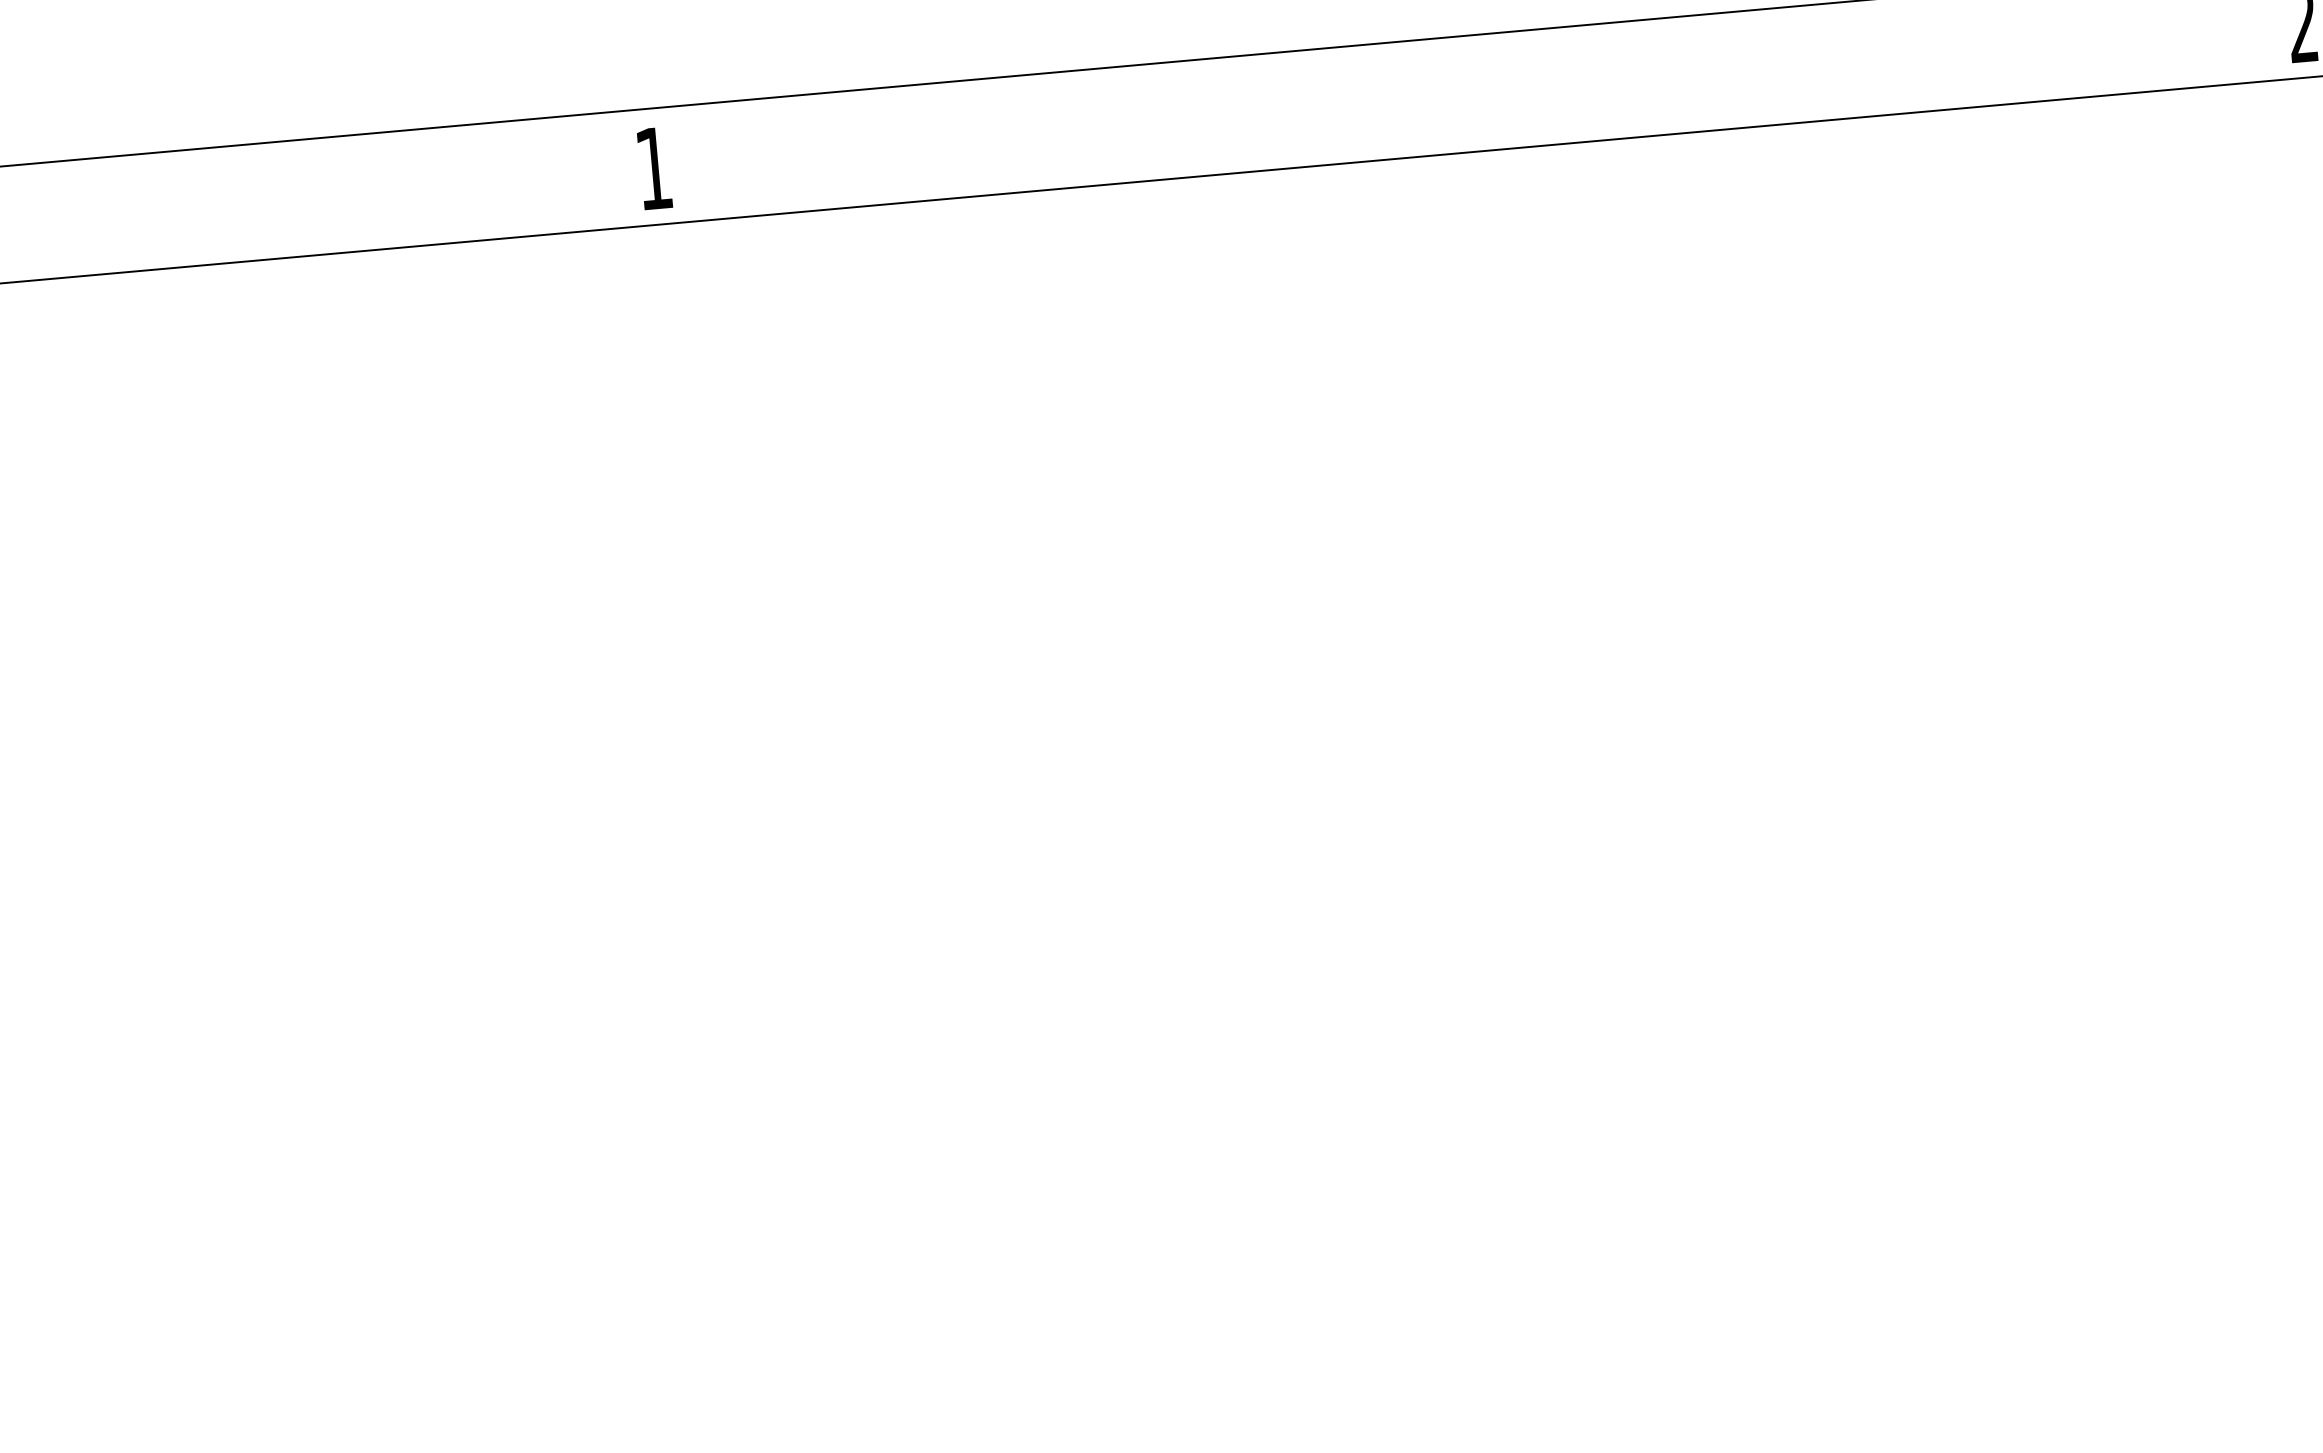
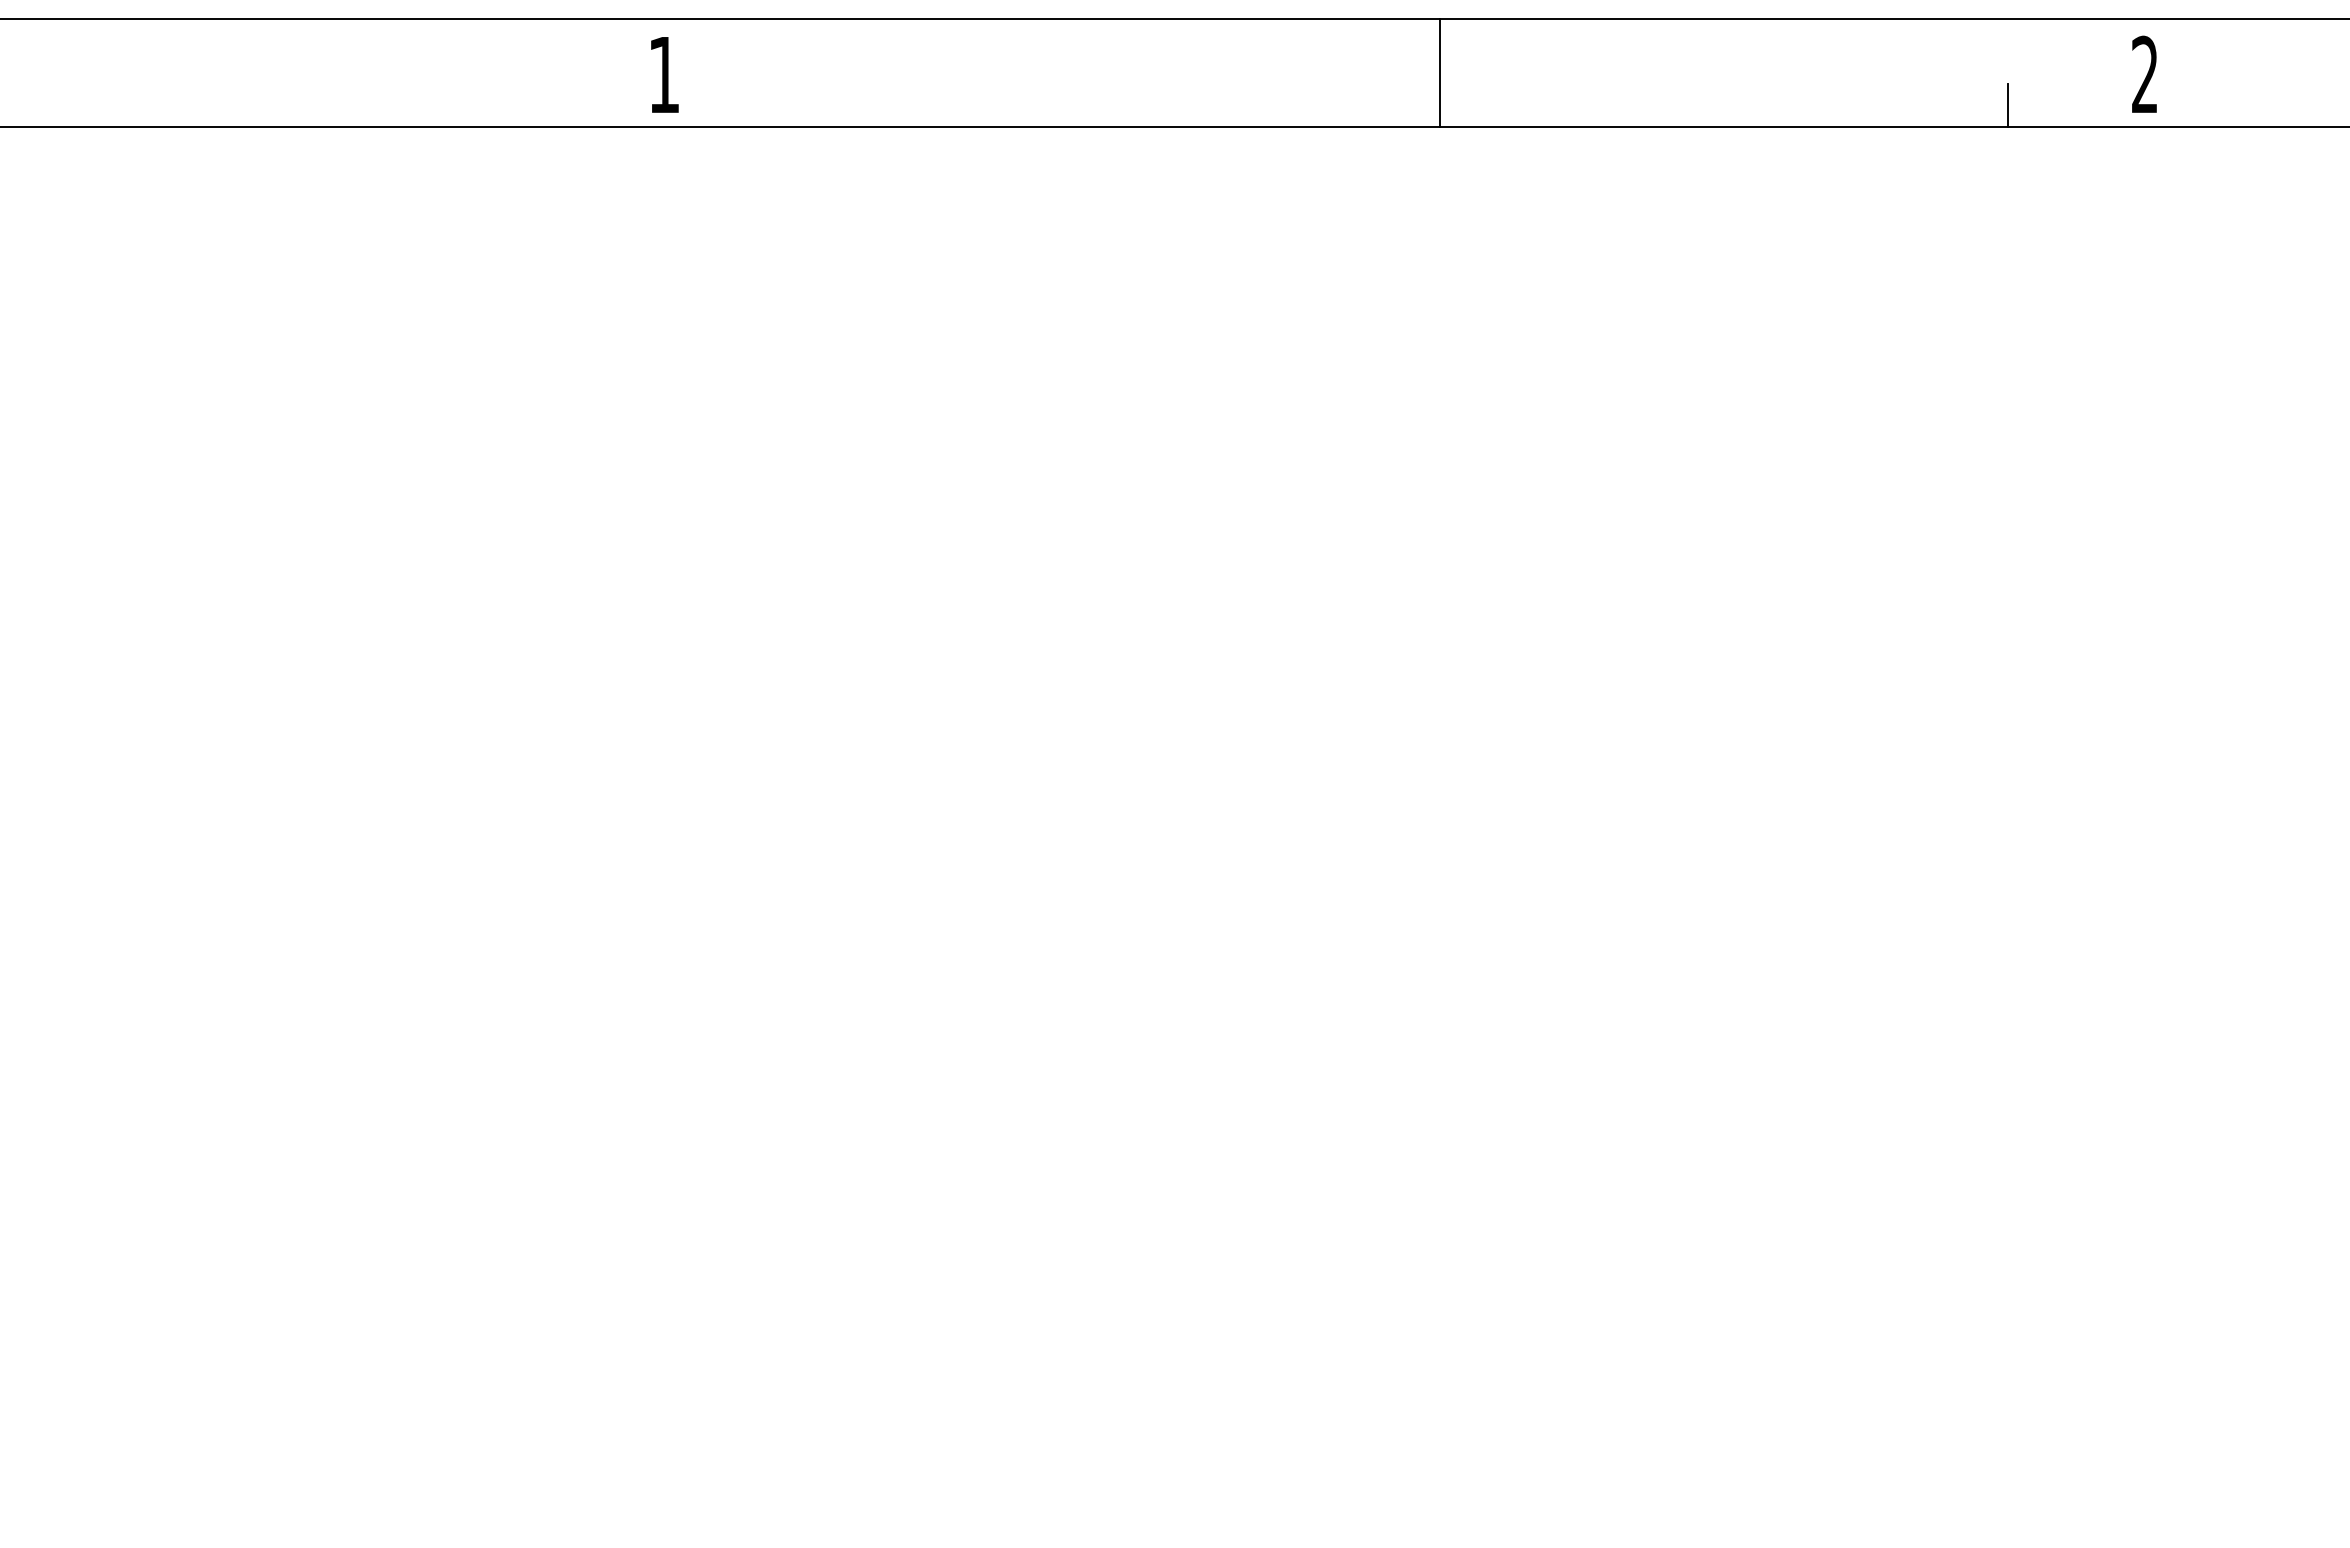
line: (2158, 67) -> (2007, 105), added
line: (1548, 86) -> (1440, 72), added
text: (654, 168) -> (664, 74), moved

